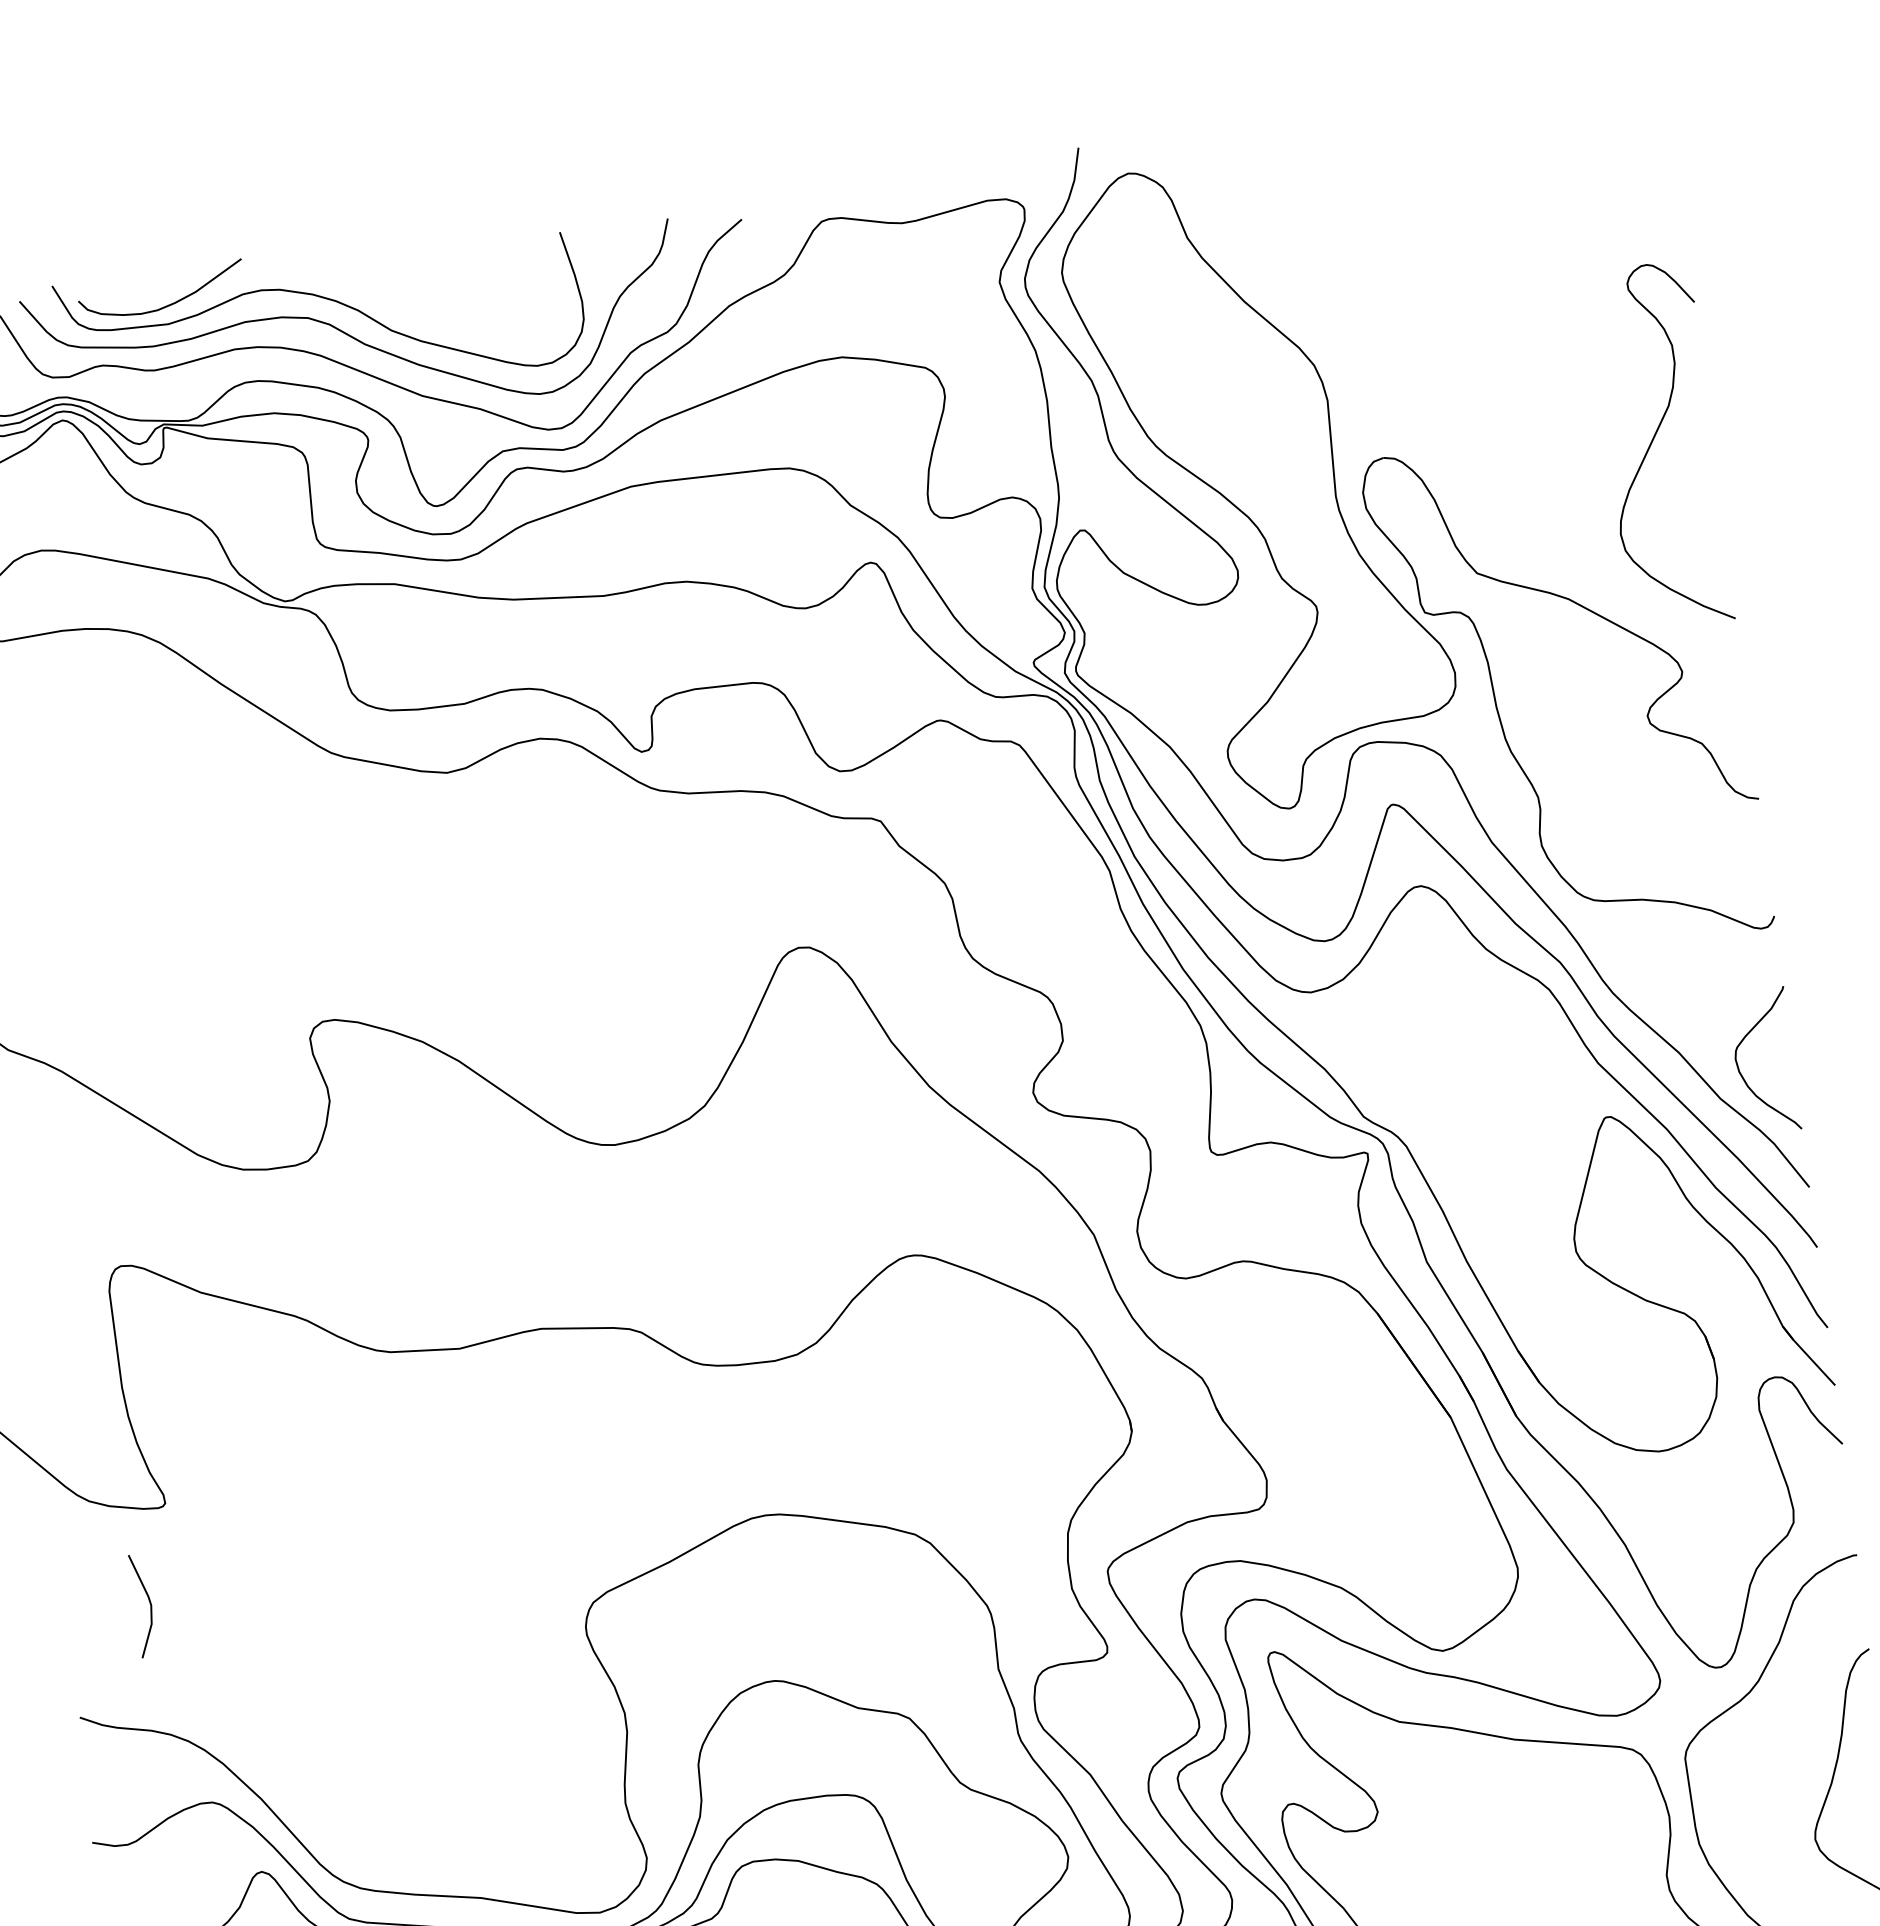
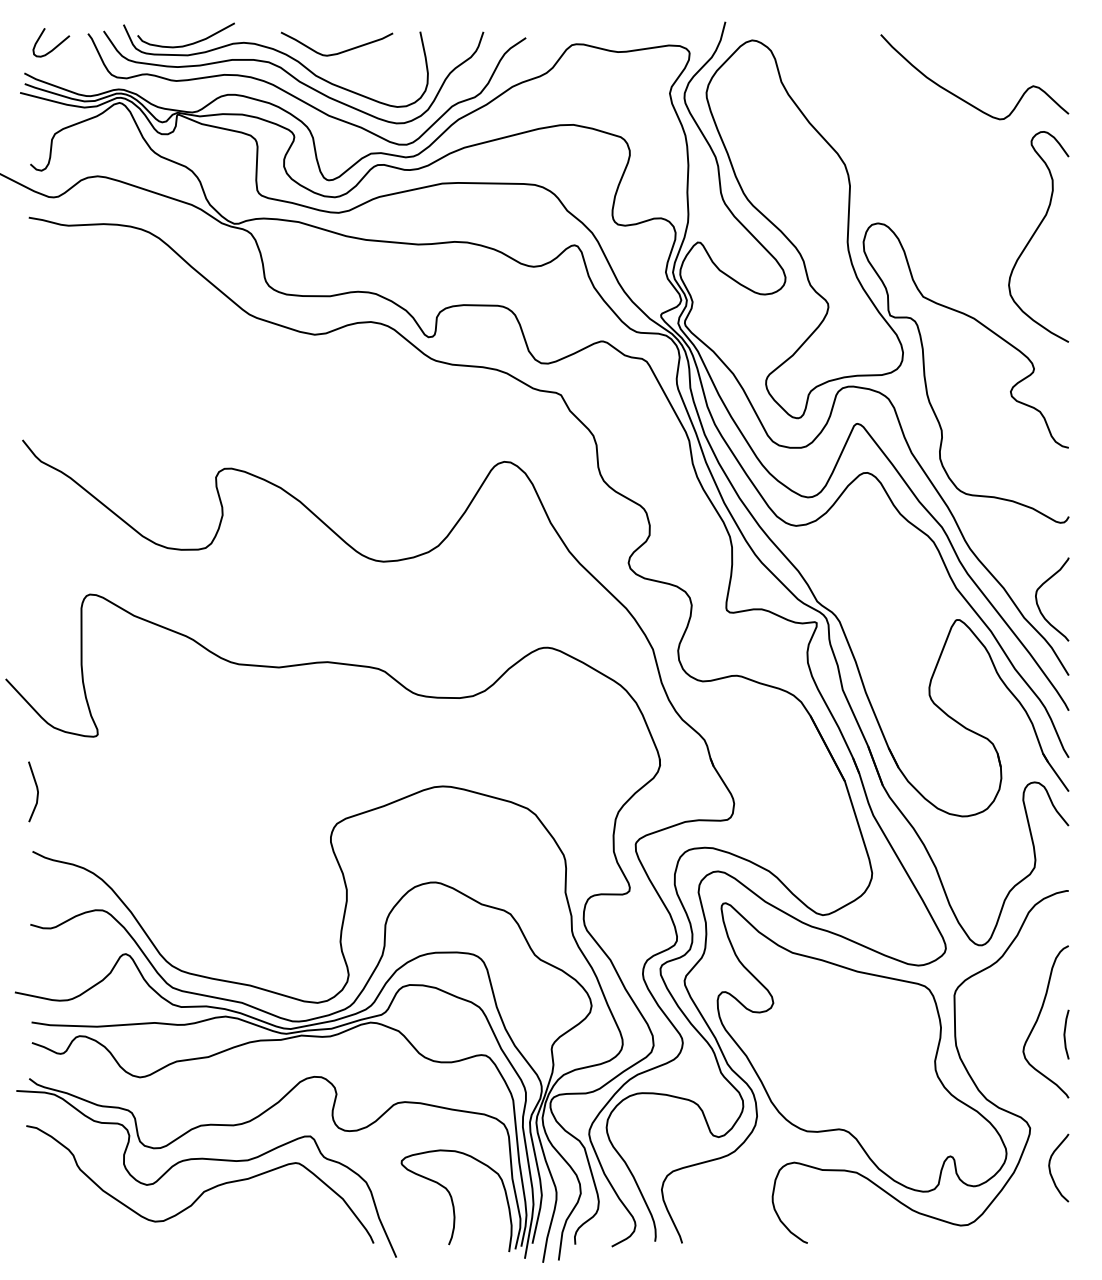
curve: (1500, 226) -> (962, 98), added
curve: (424, 285) -> (338, 52), added
line: (148, 1602) -> (36, 790), moved

